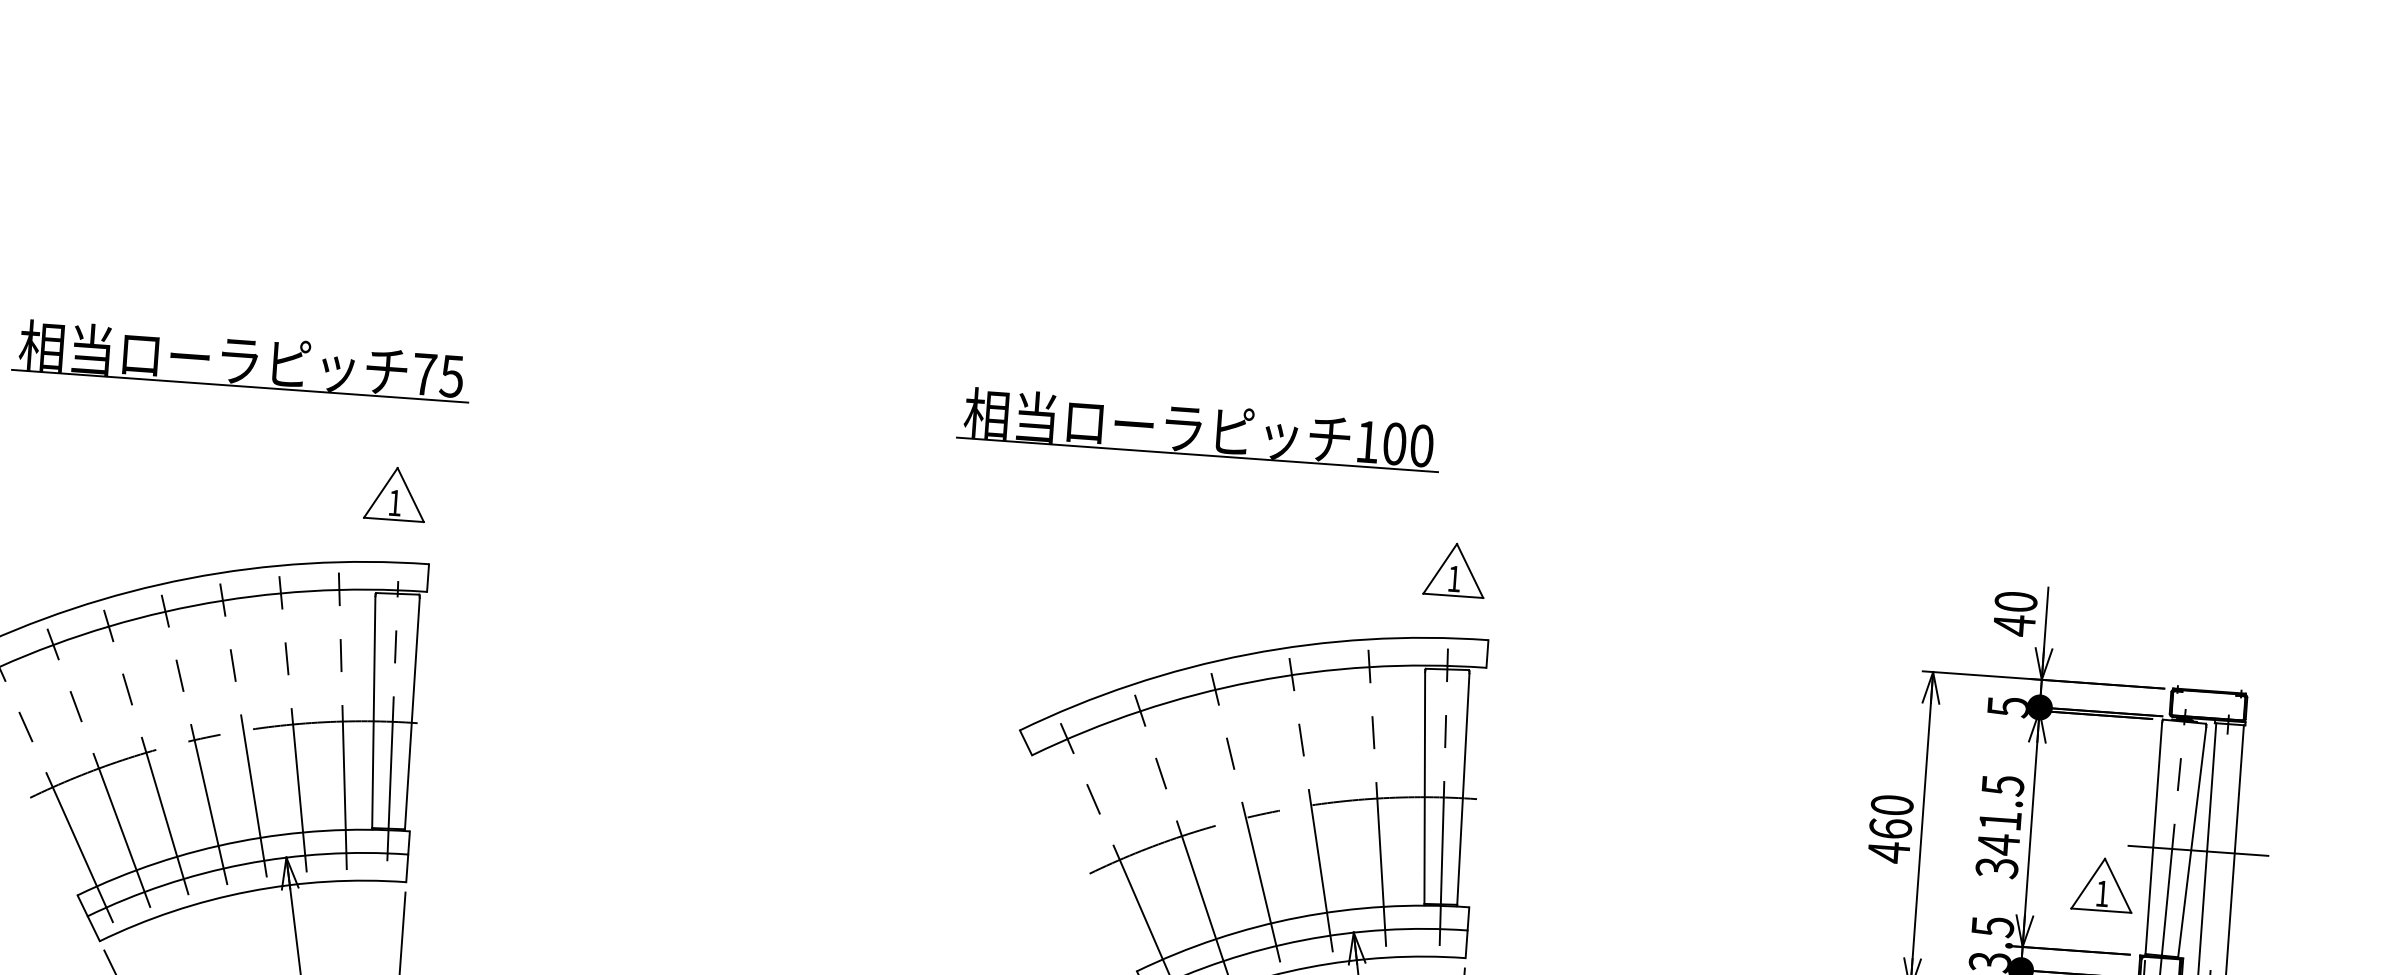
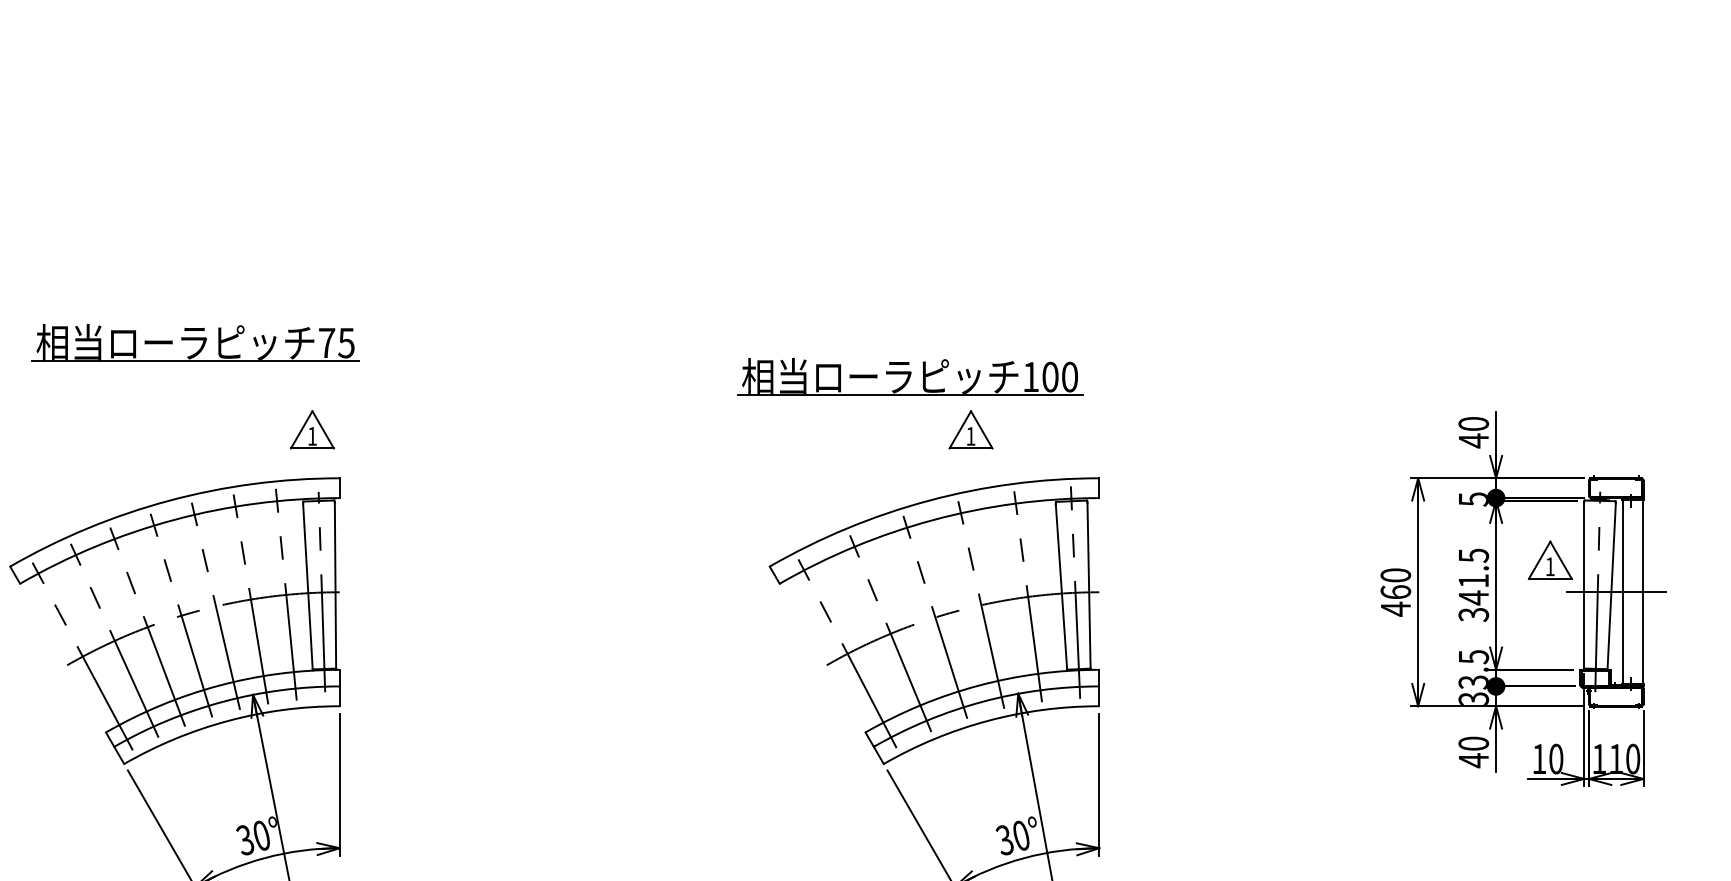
part: (1199, 429) -> (910, 376), moved
part: (1454, 569) -> (970, 429), moved
part: (2102, 883) -> (1549, 559), moved

